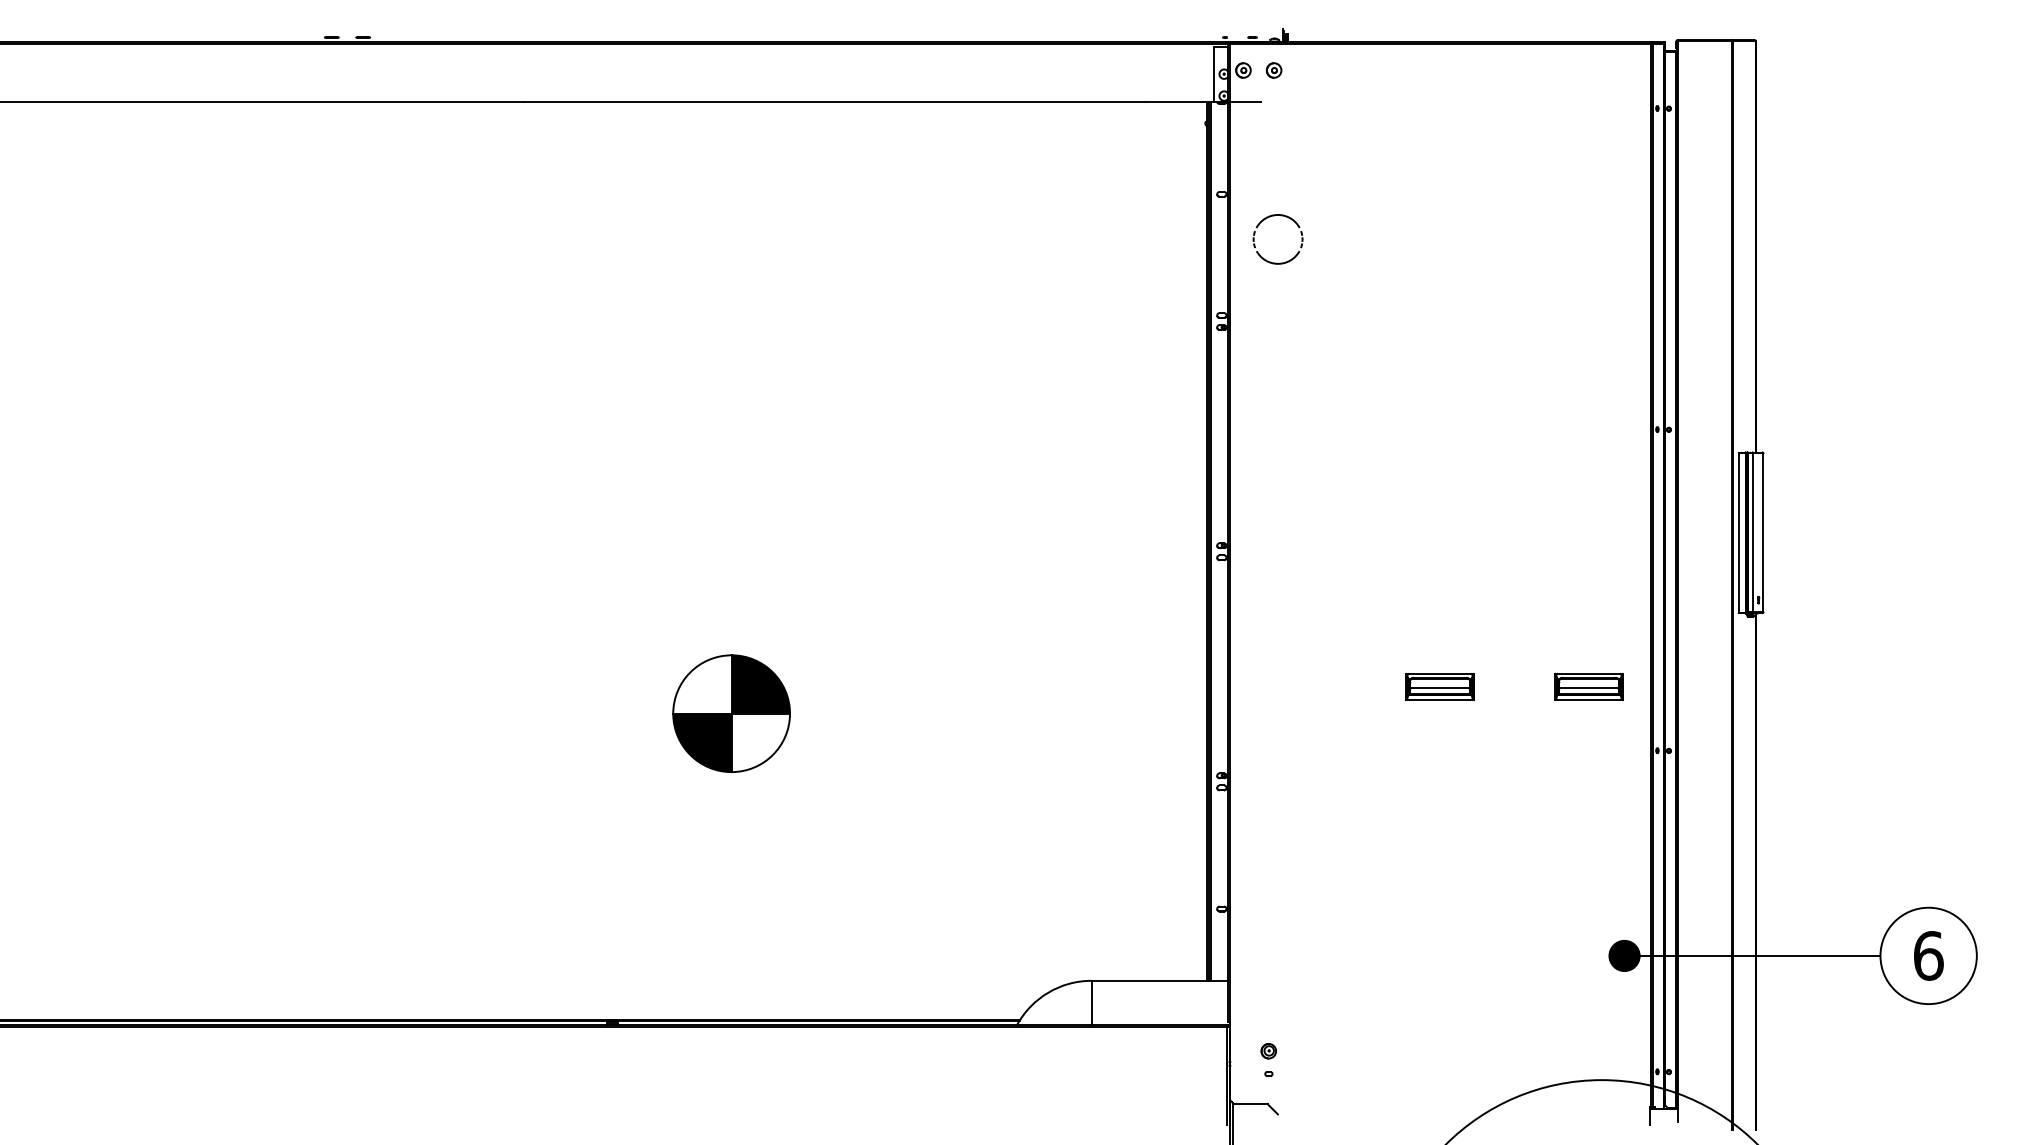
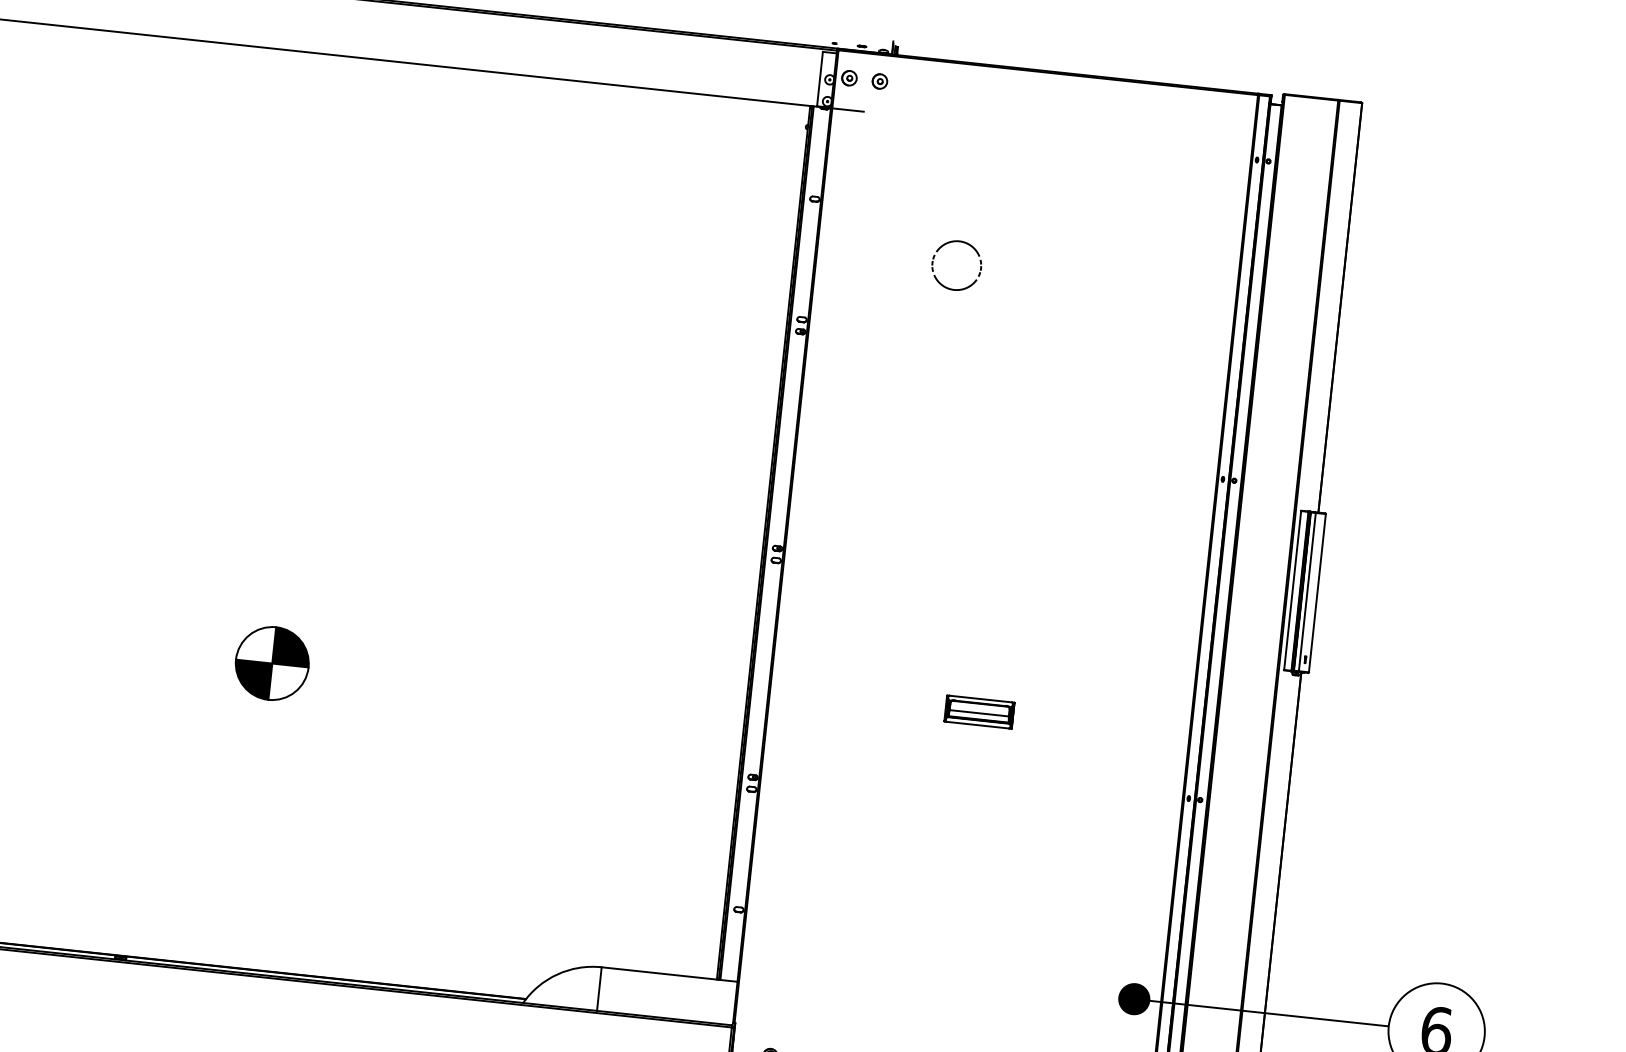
part: (1255, 234) -> (934, 258), moved
part: (1588, 686) -> (1127, 727), removed
part: (731, 713) -> (272, 663), size x0.62

